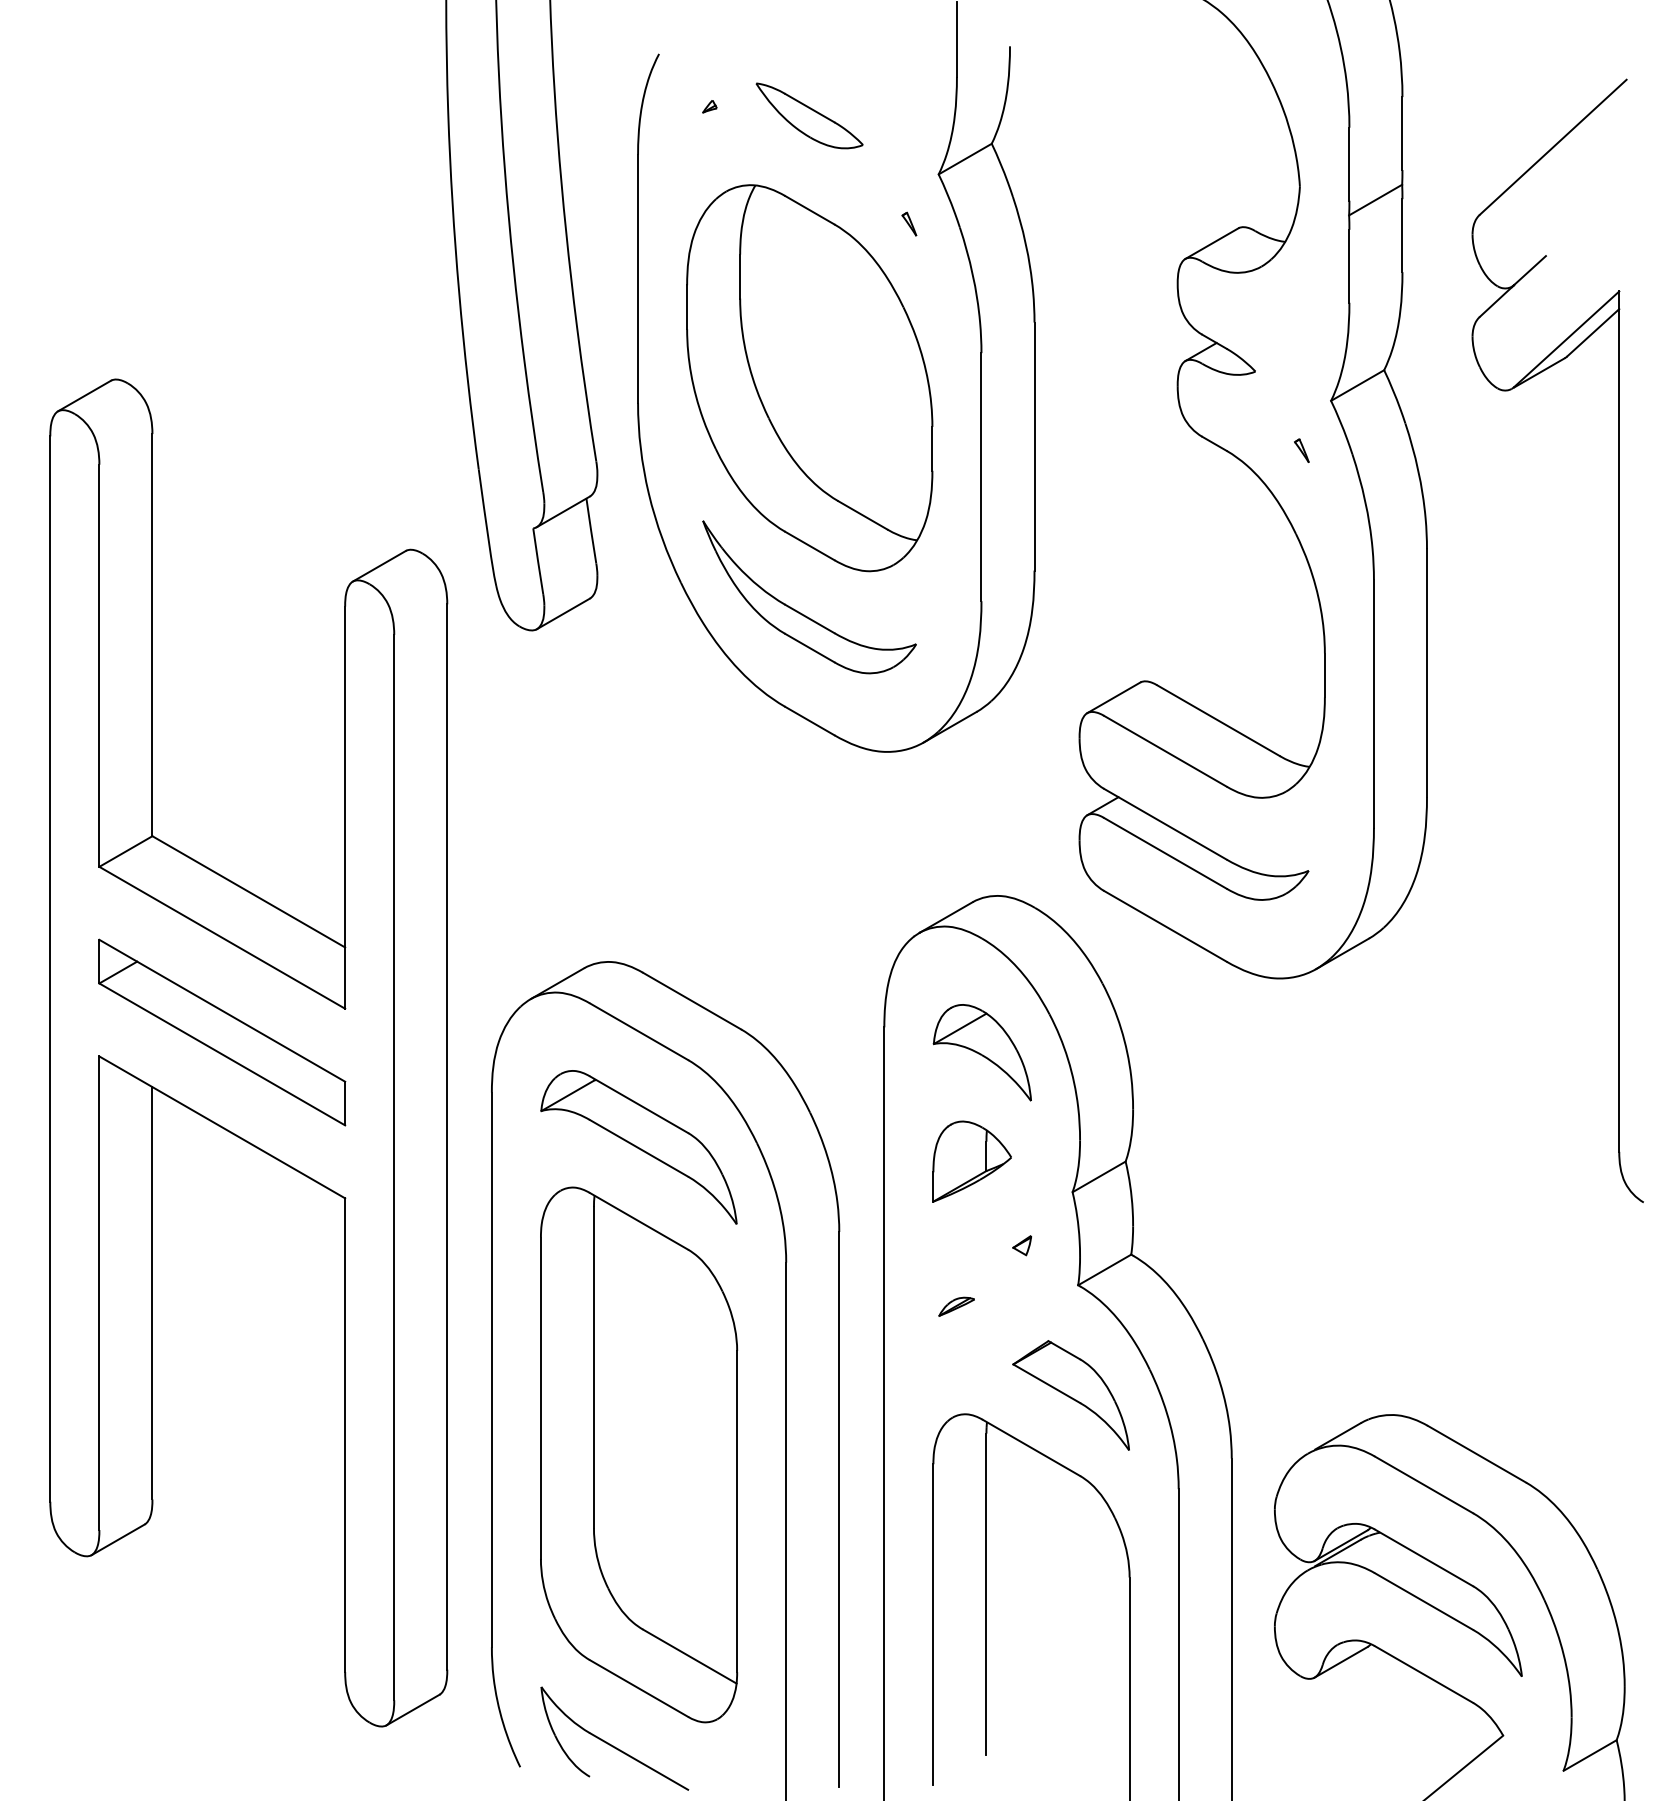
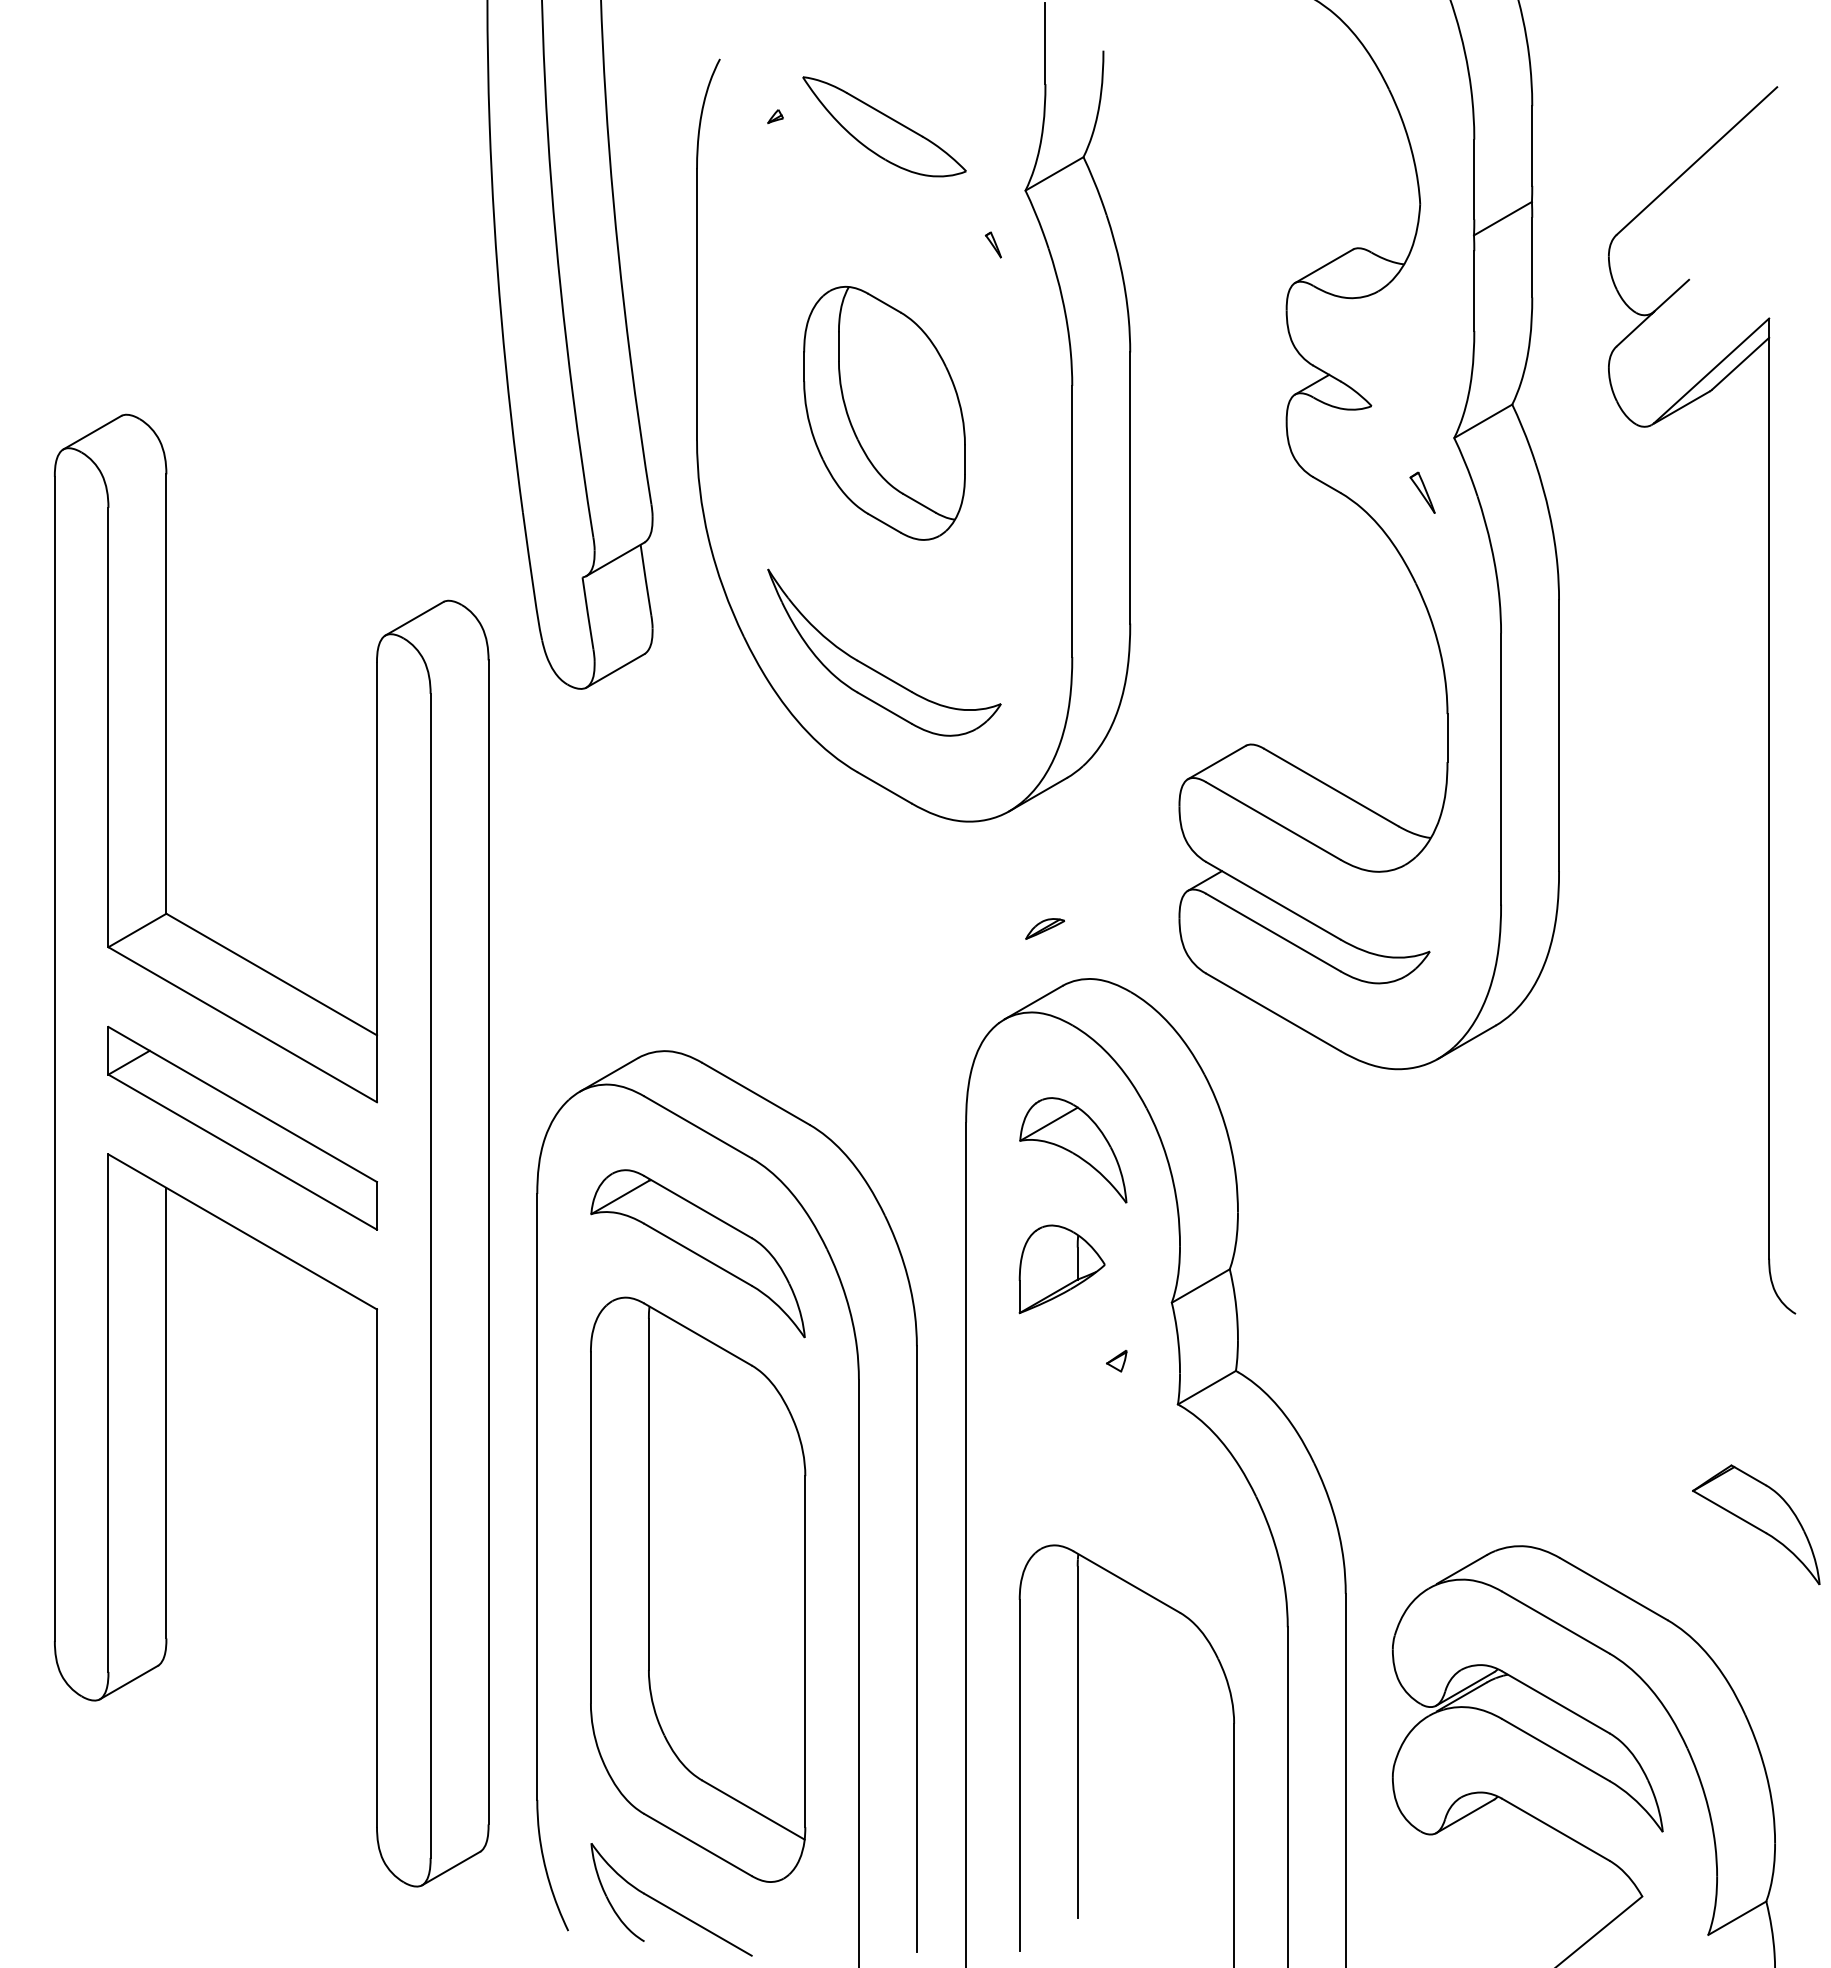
part: (809, 115) -> (884, 126), size x1.4
part: (809, 378) -> (884, 413), size x0.6
part: (1301, 450) -> (1421, 492), size x1.6
part: (956, 1306) -> (1045, 928), moved
part: (1071, 1395) -> (1756, 1524), moved

